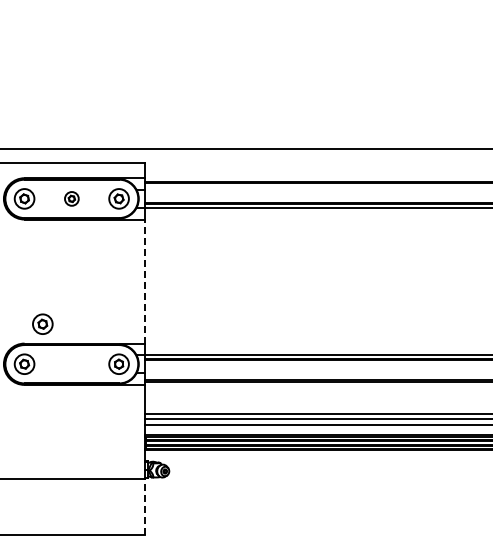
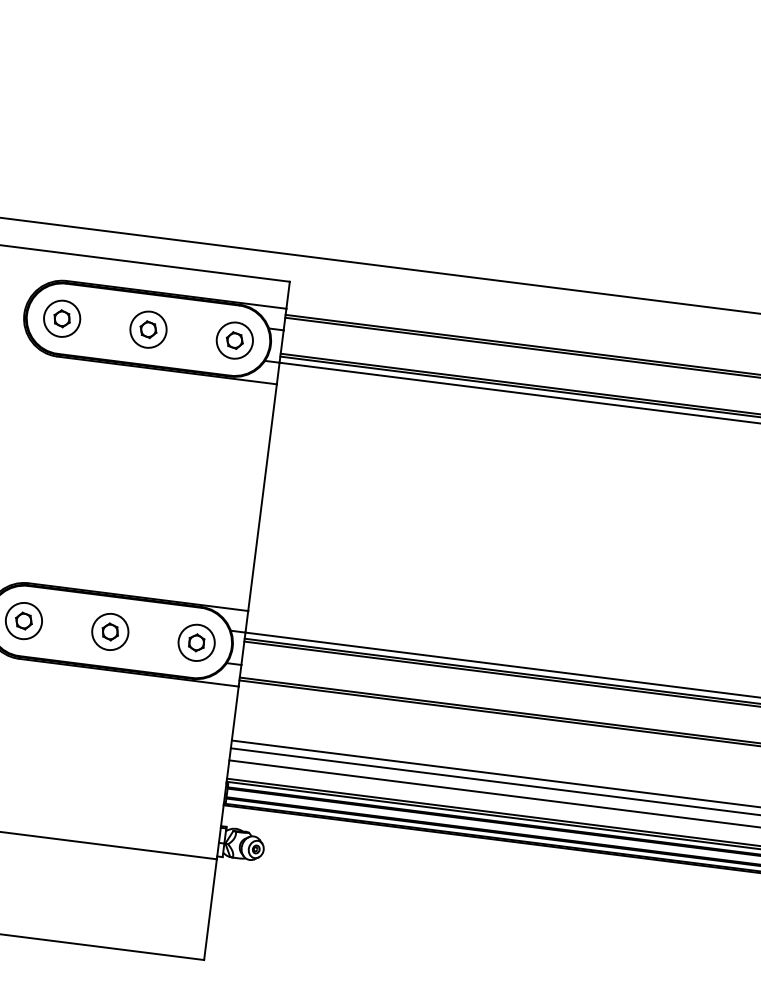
part: (71, 198) -> (147, 328), size x1.43
line: (144, 281) -> (262, 497), dashed -> solid
part: (42, 323) -> (109, 630), moved
line: (144, 506) -> (210, 908), dashed -> solid

